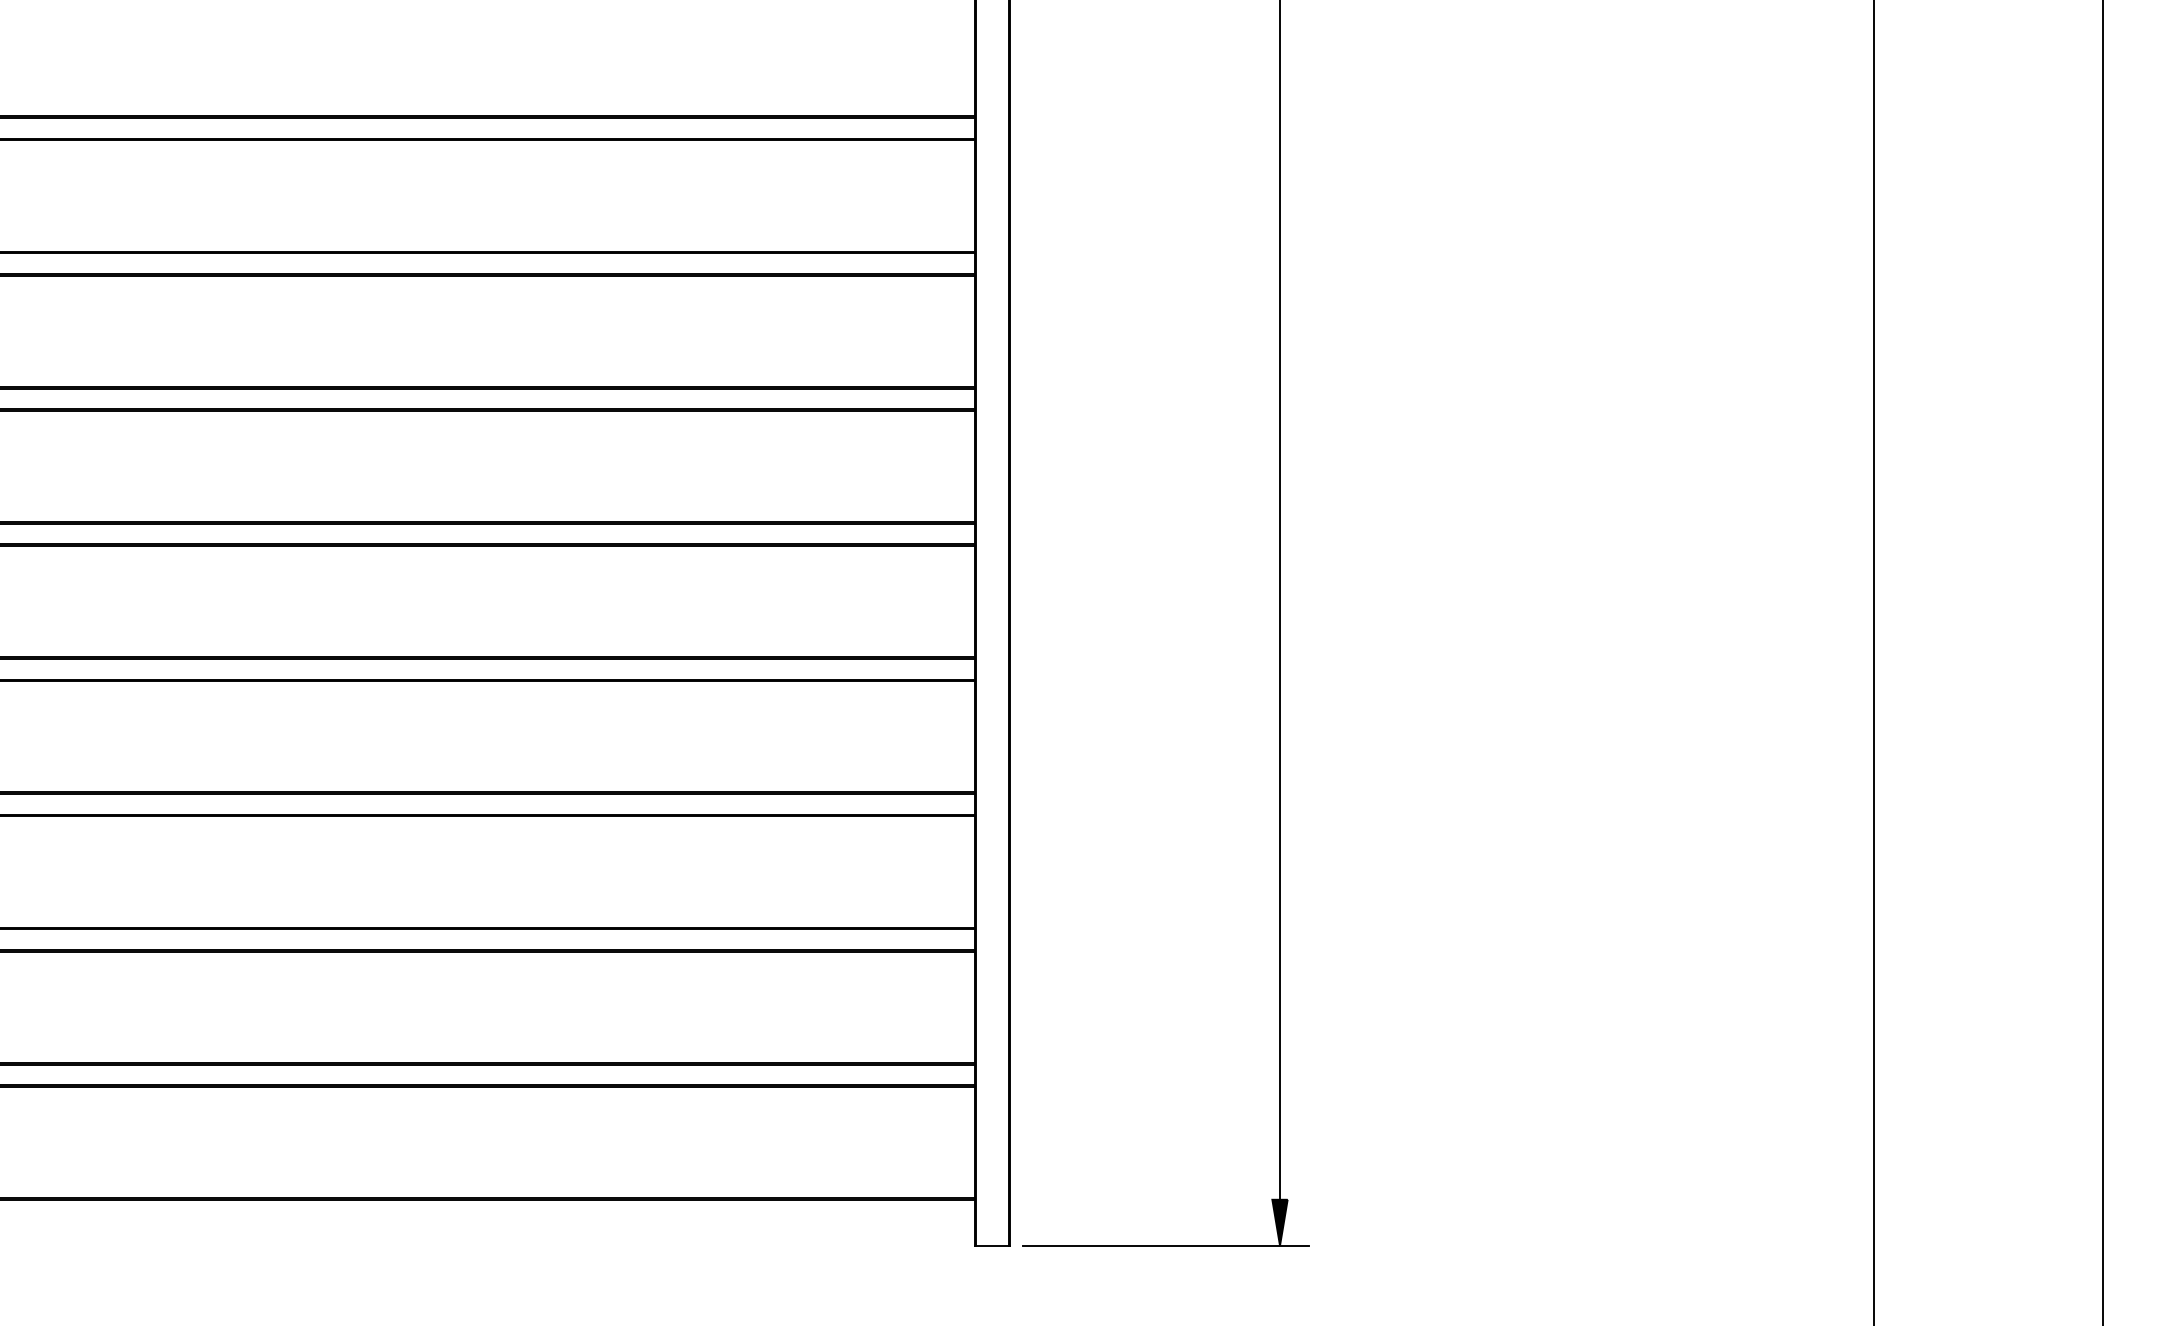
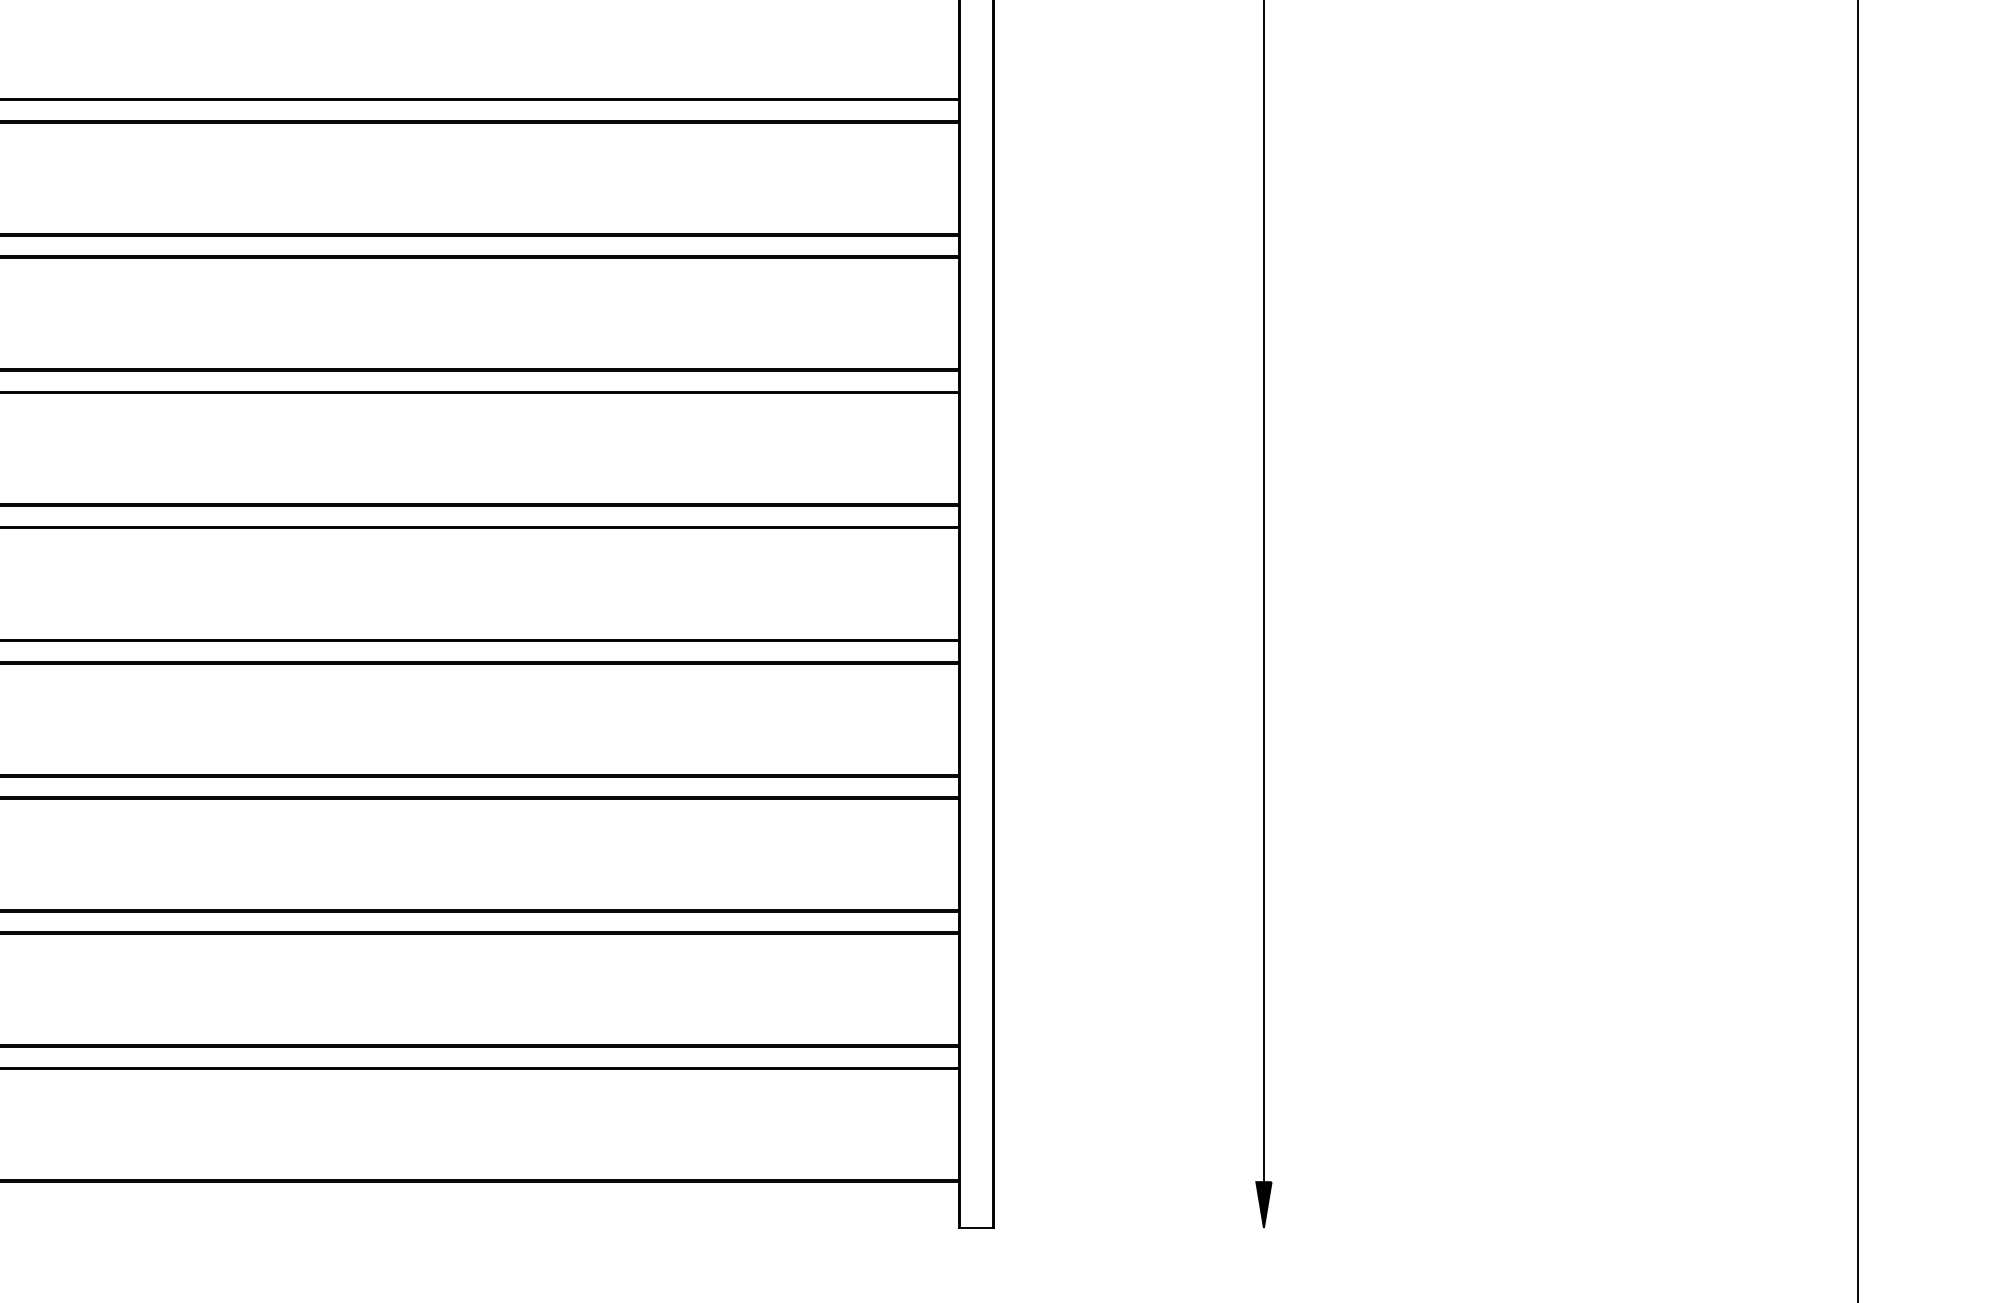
line: (1165, 1245) -> (1149, 1227), removed

